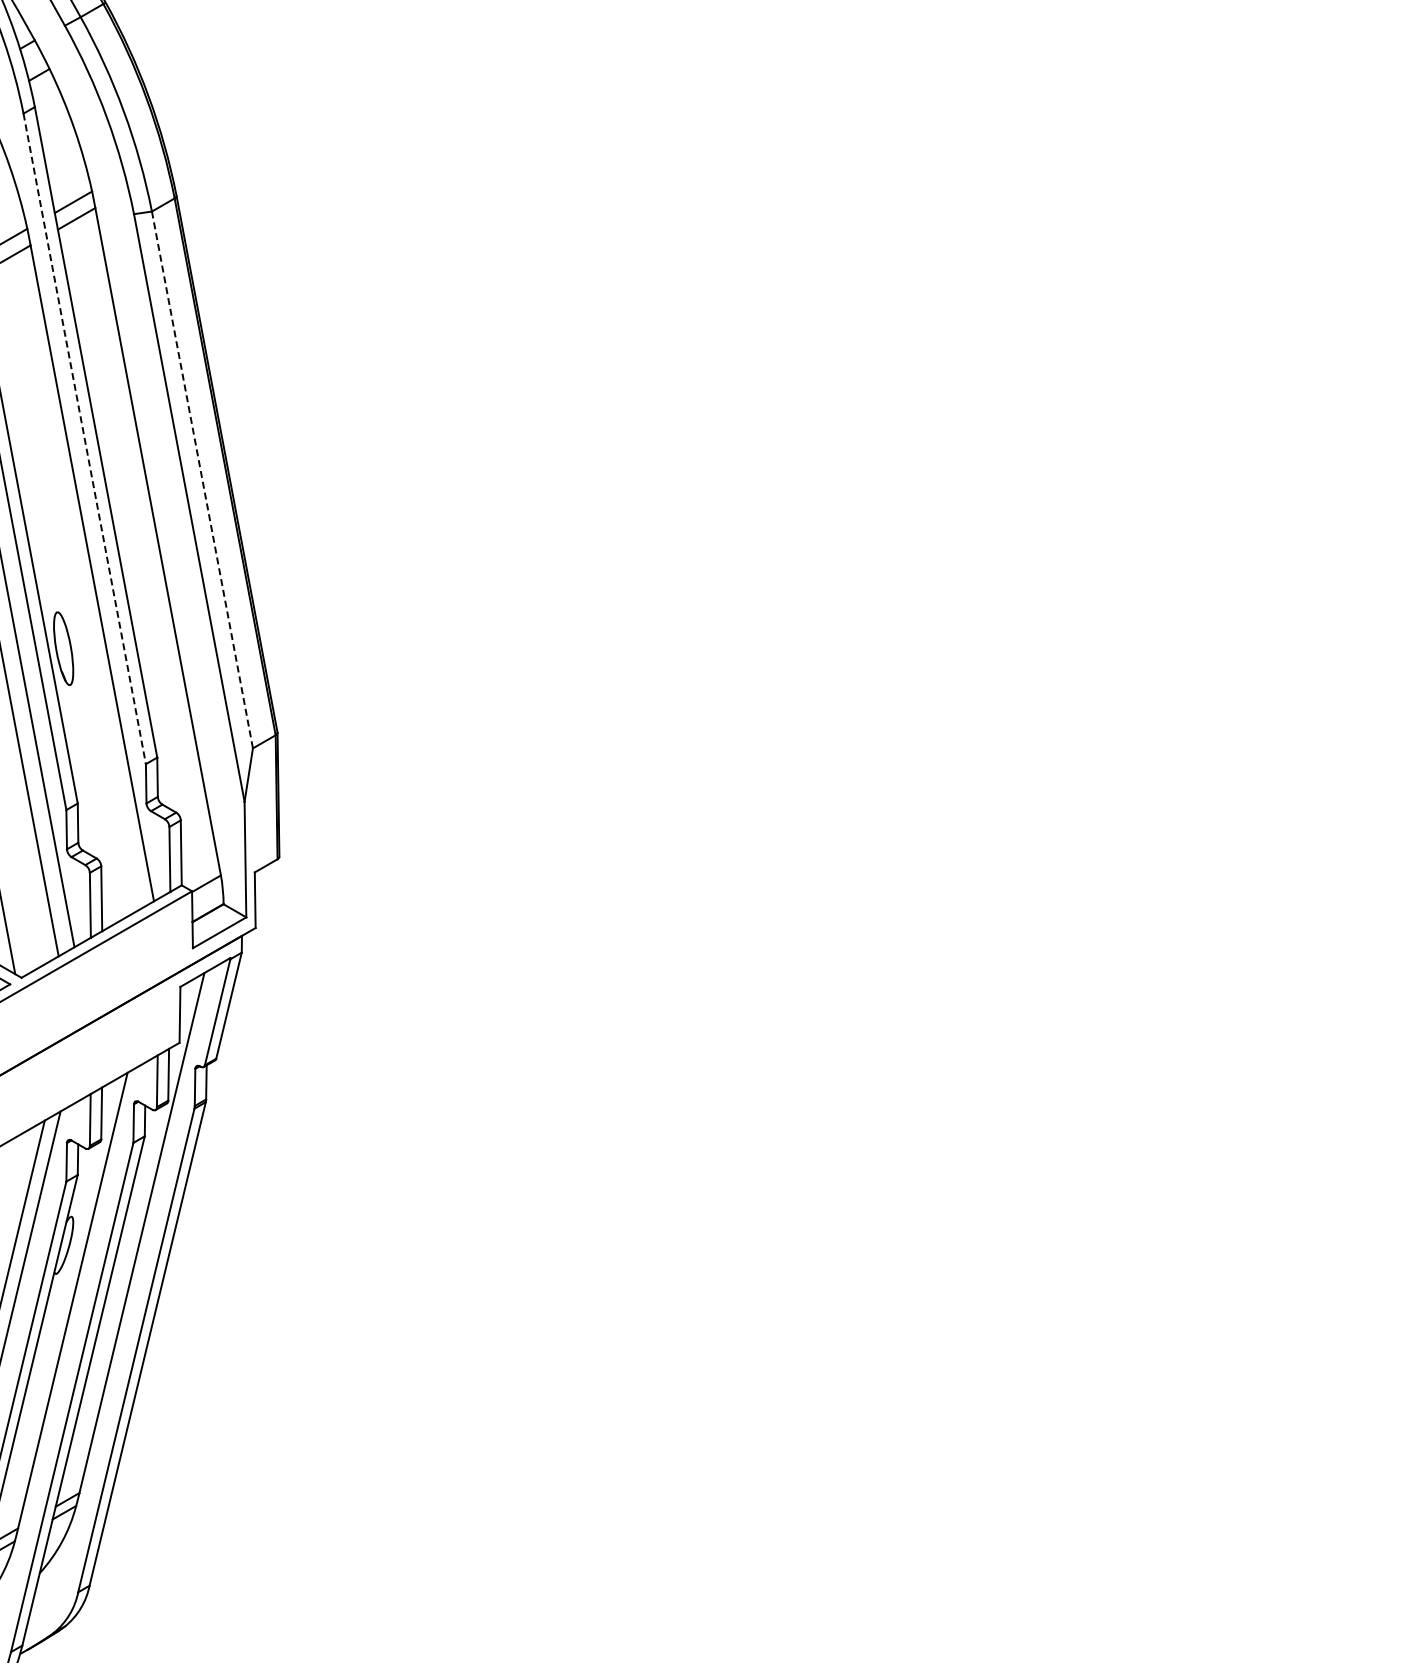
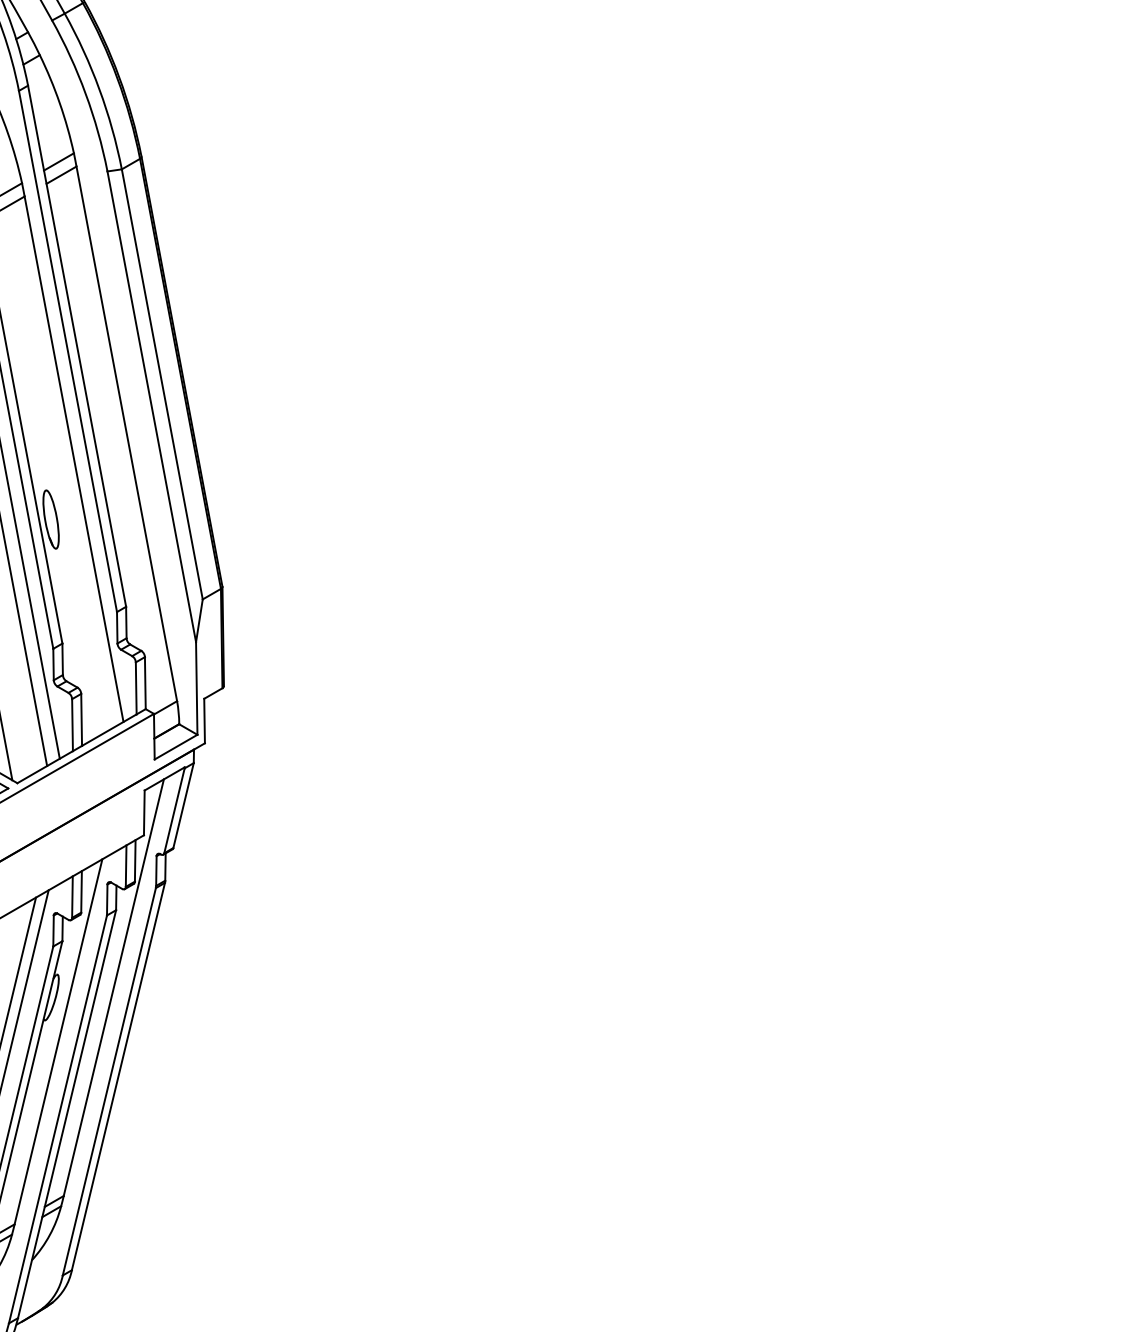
line: (84, 438) -> (67, 351), dashed -> solid
line: (202, 480) -> (162, 384), dashed -> solid

